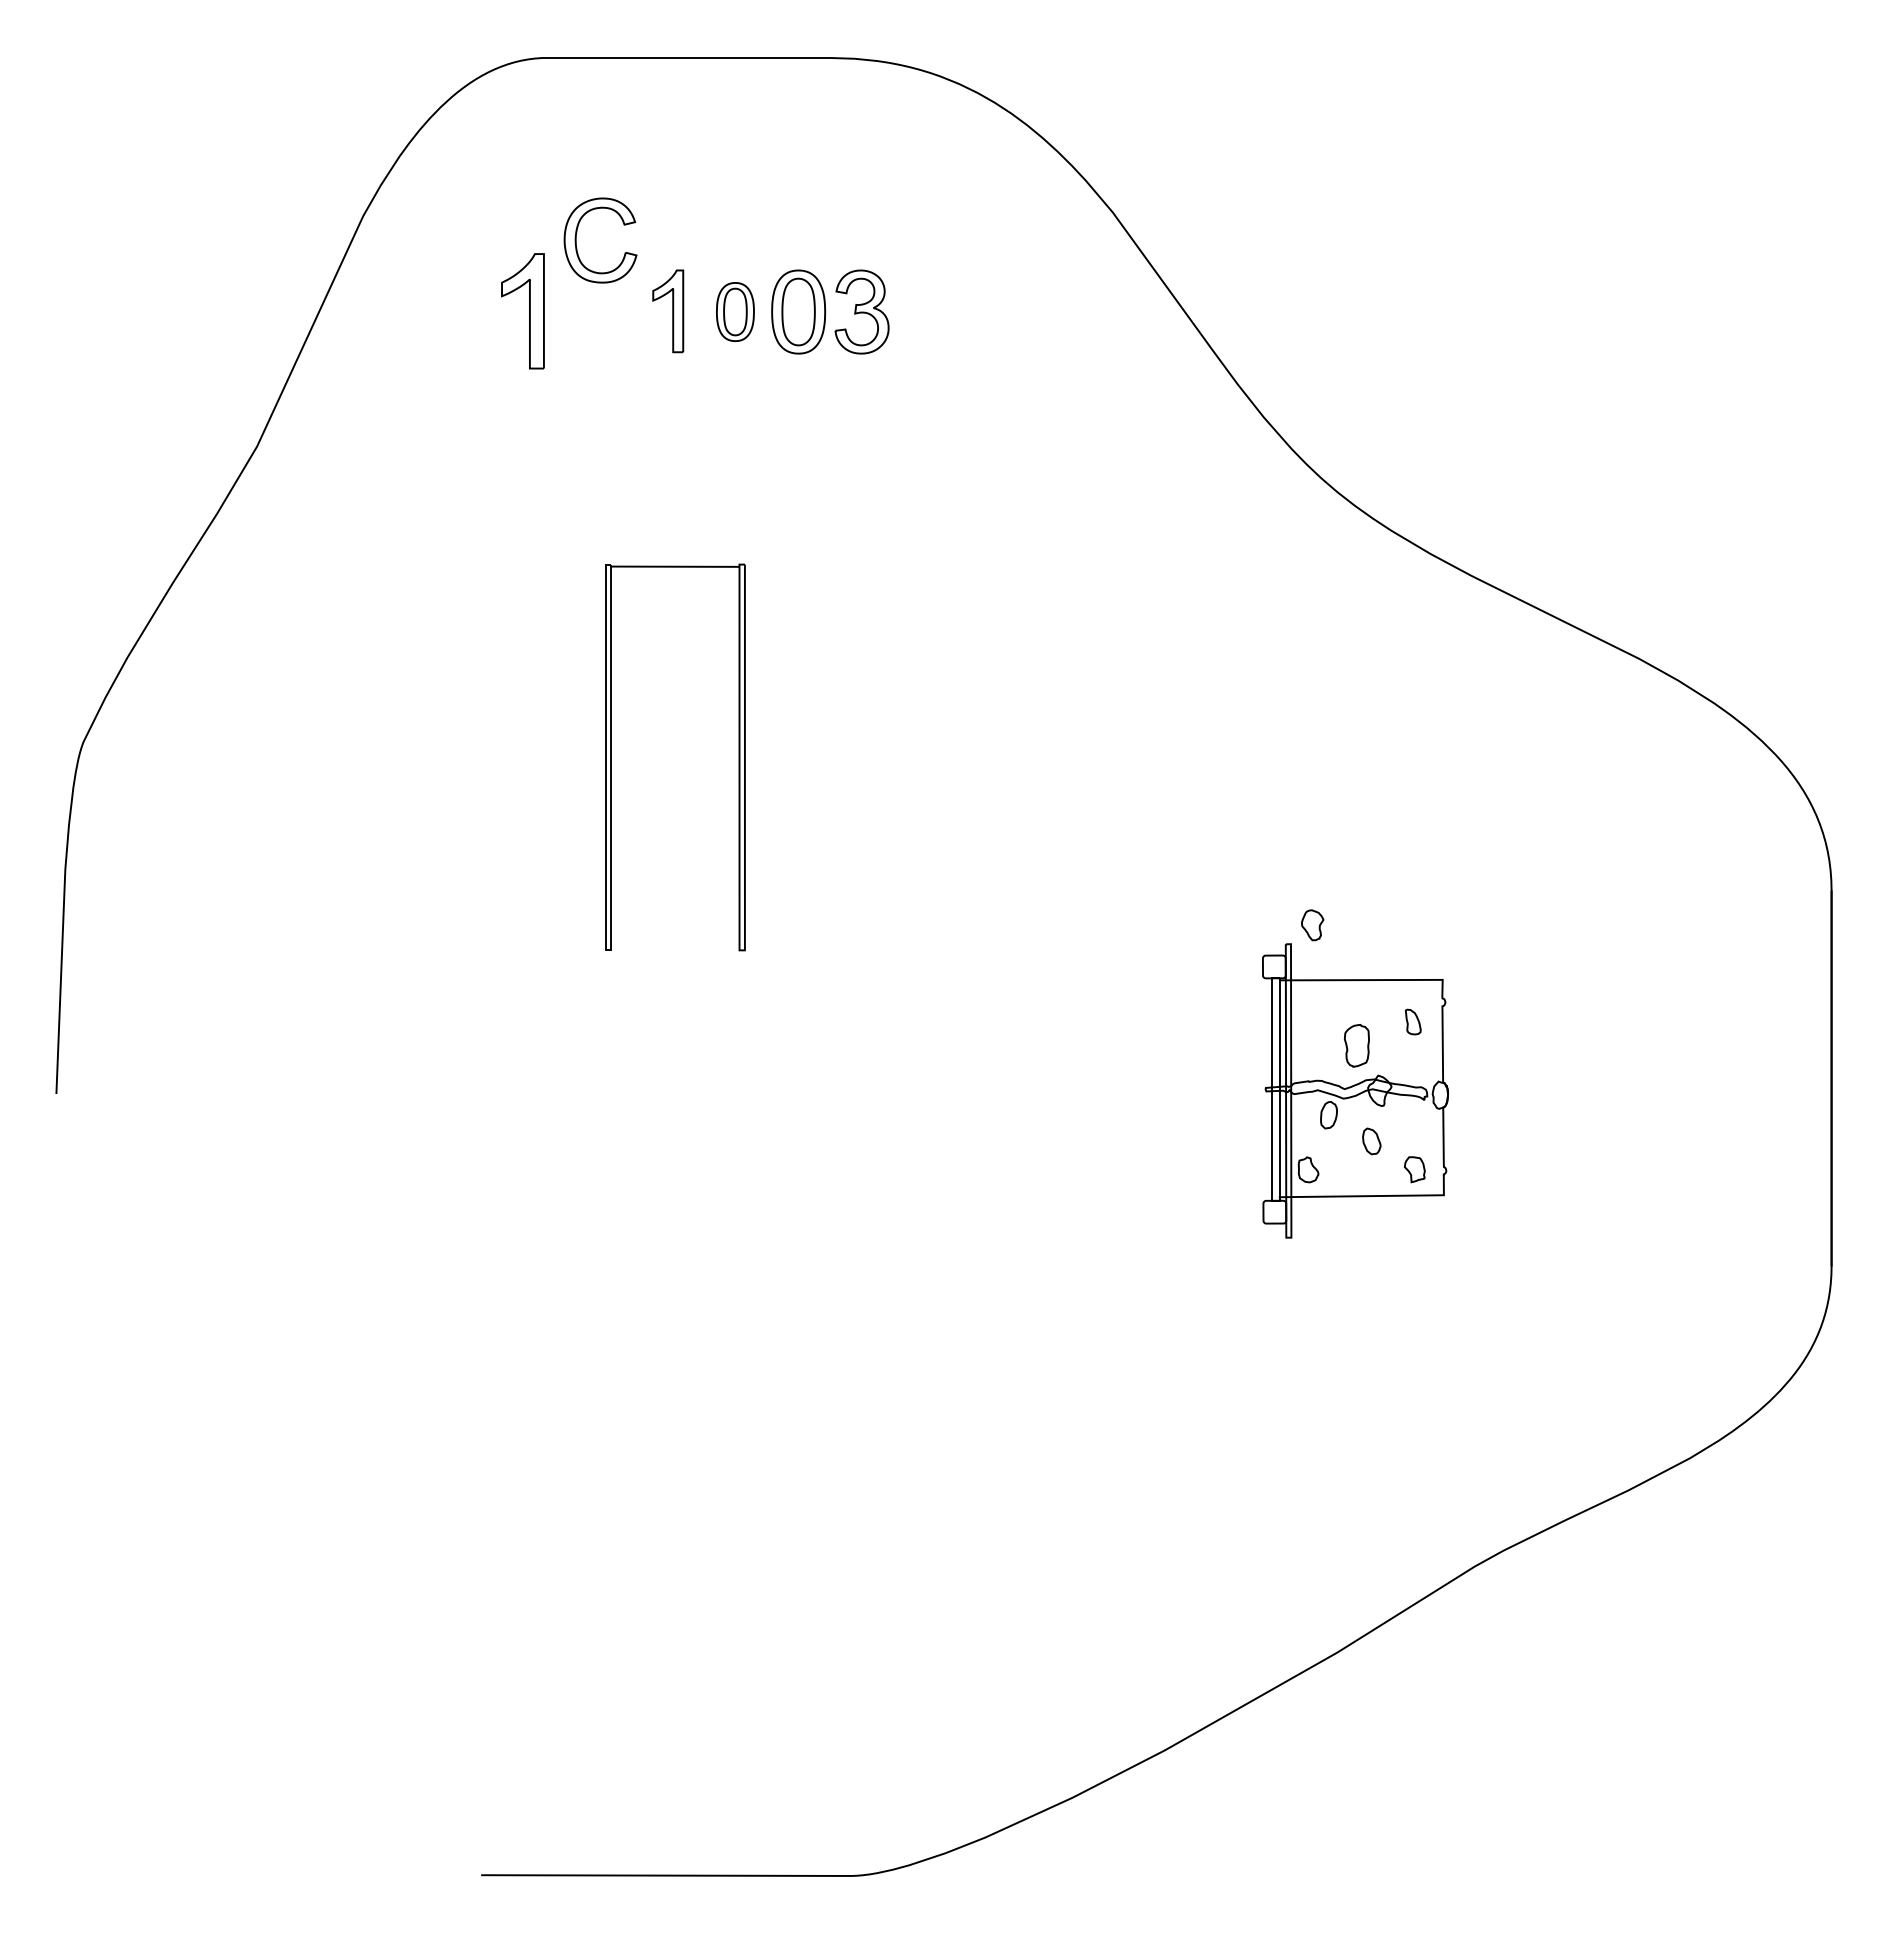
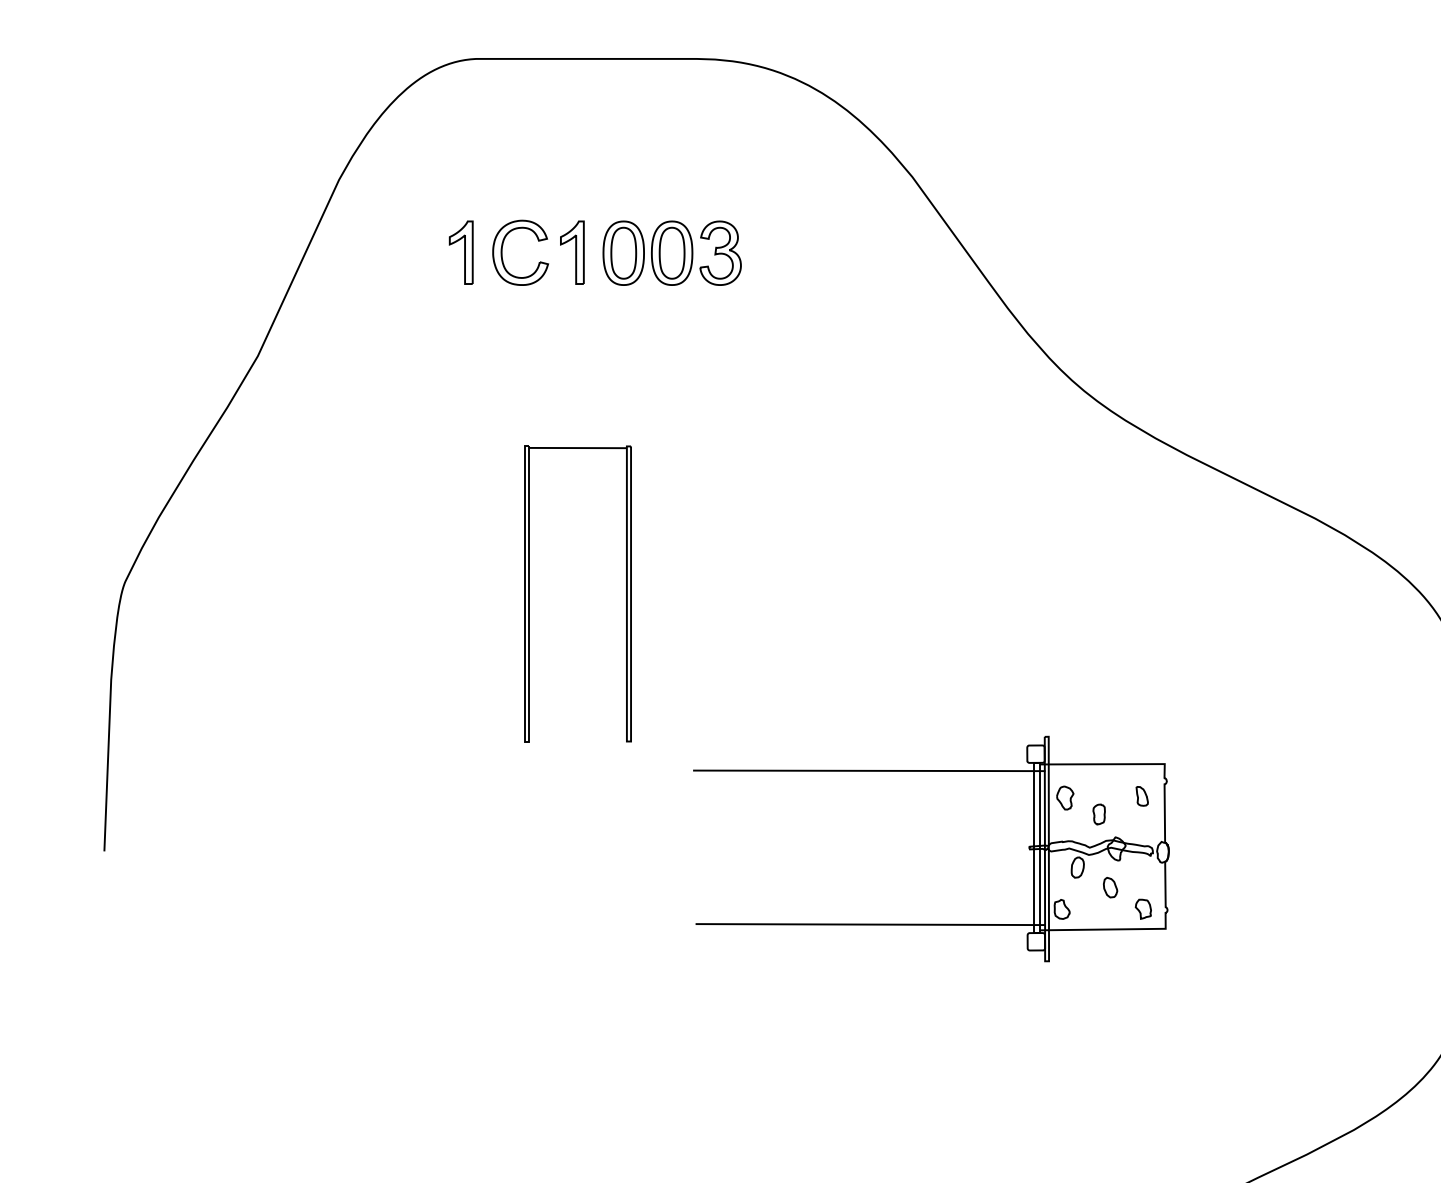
part: (576, 240) -> (502, 252), moved
part: (522, 311) -> (460, 252), size x0.71
part: (735, 311) -> (623, 252), size x1.43
part: (1312, 925) -> (1065, 798), moved
line: (1056, 988) -> (869, 770), added
part: (1356, 1045) -> (1098, 814), size x0.62
line: (1058, 1189) -> (870, 924), added

